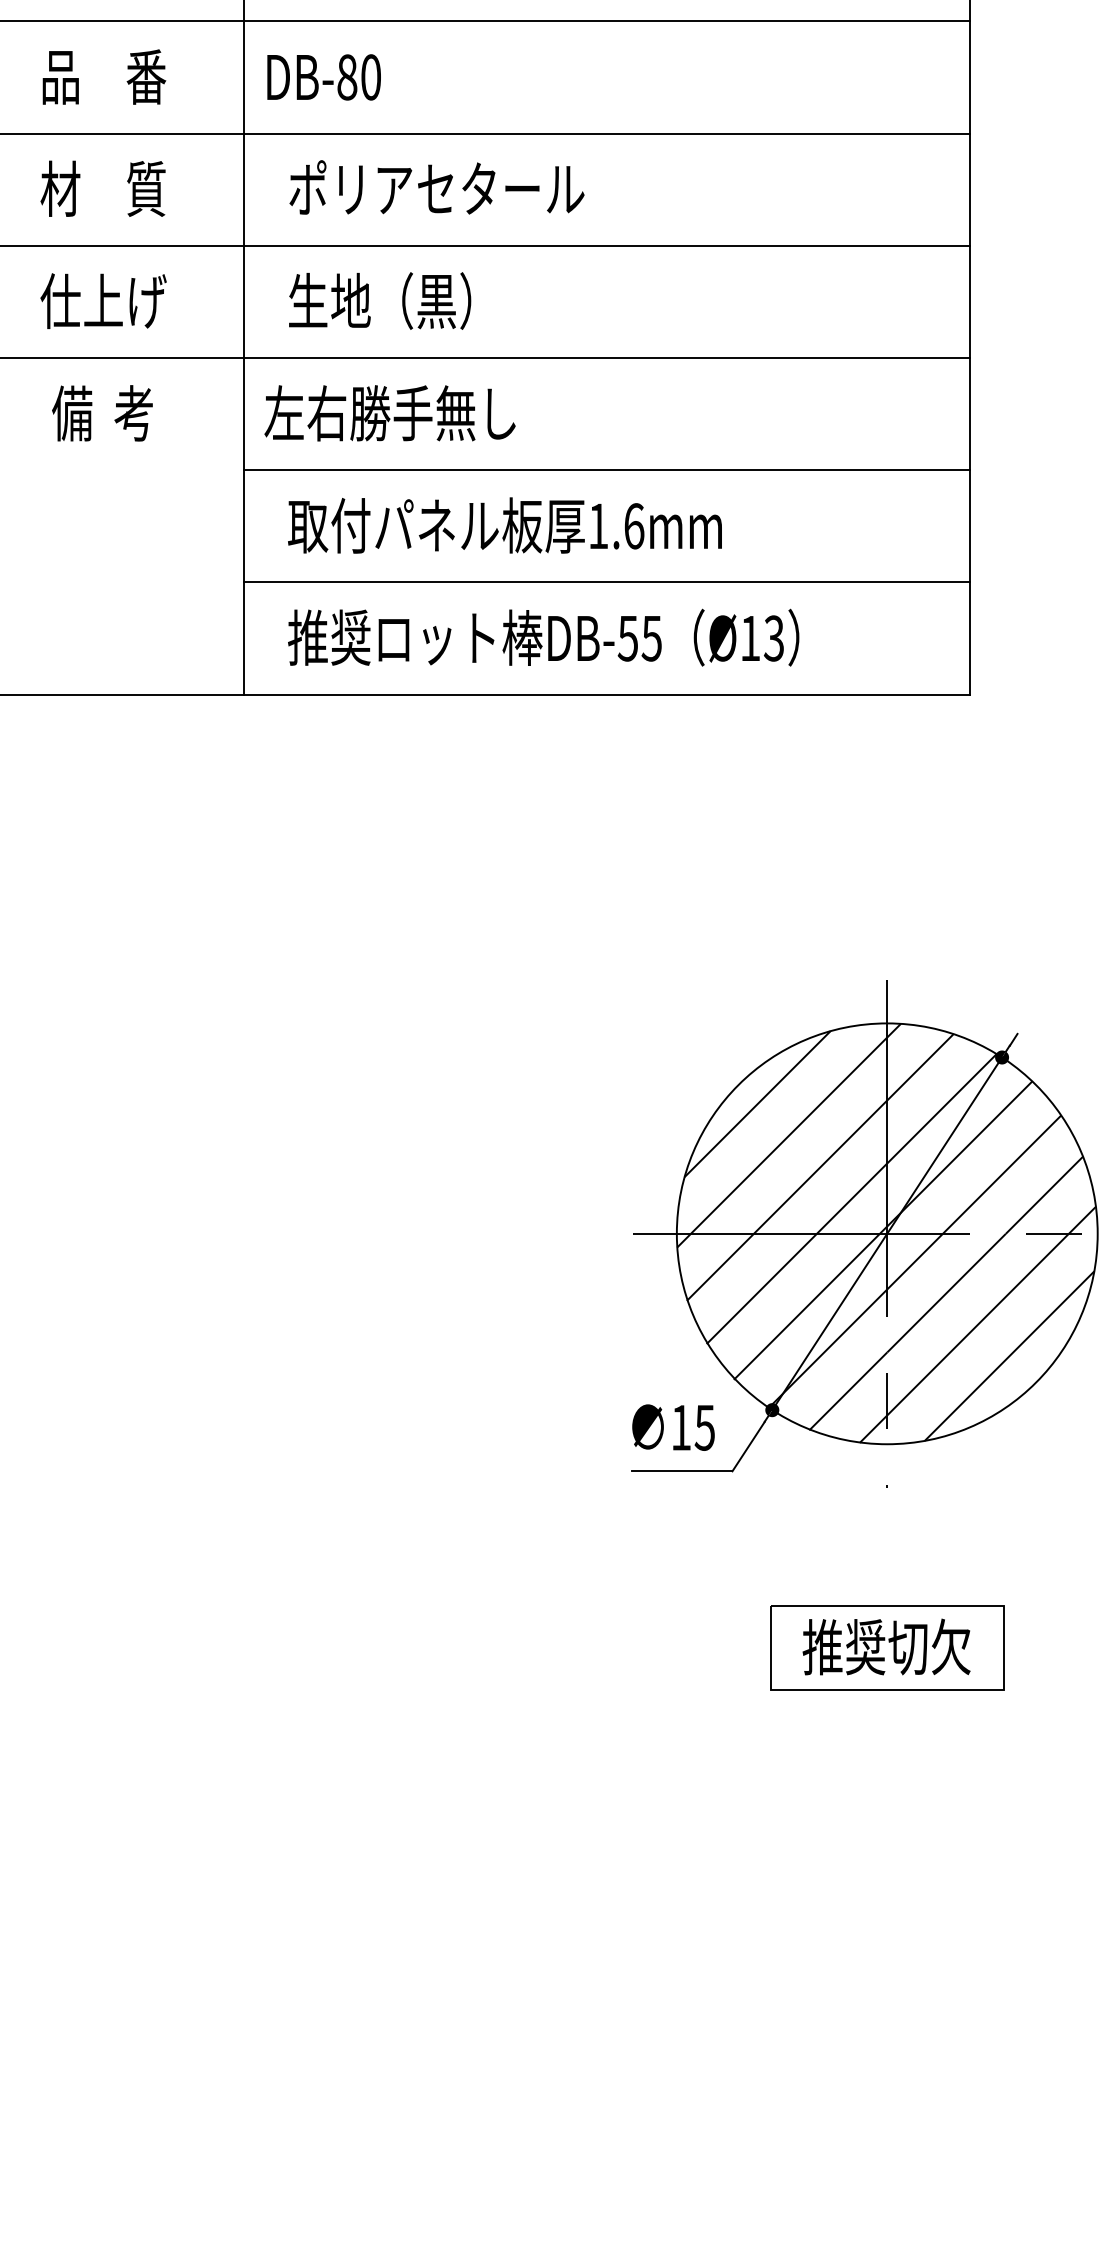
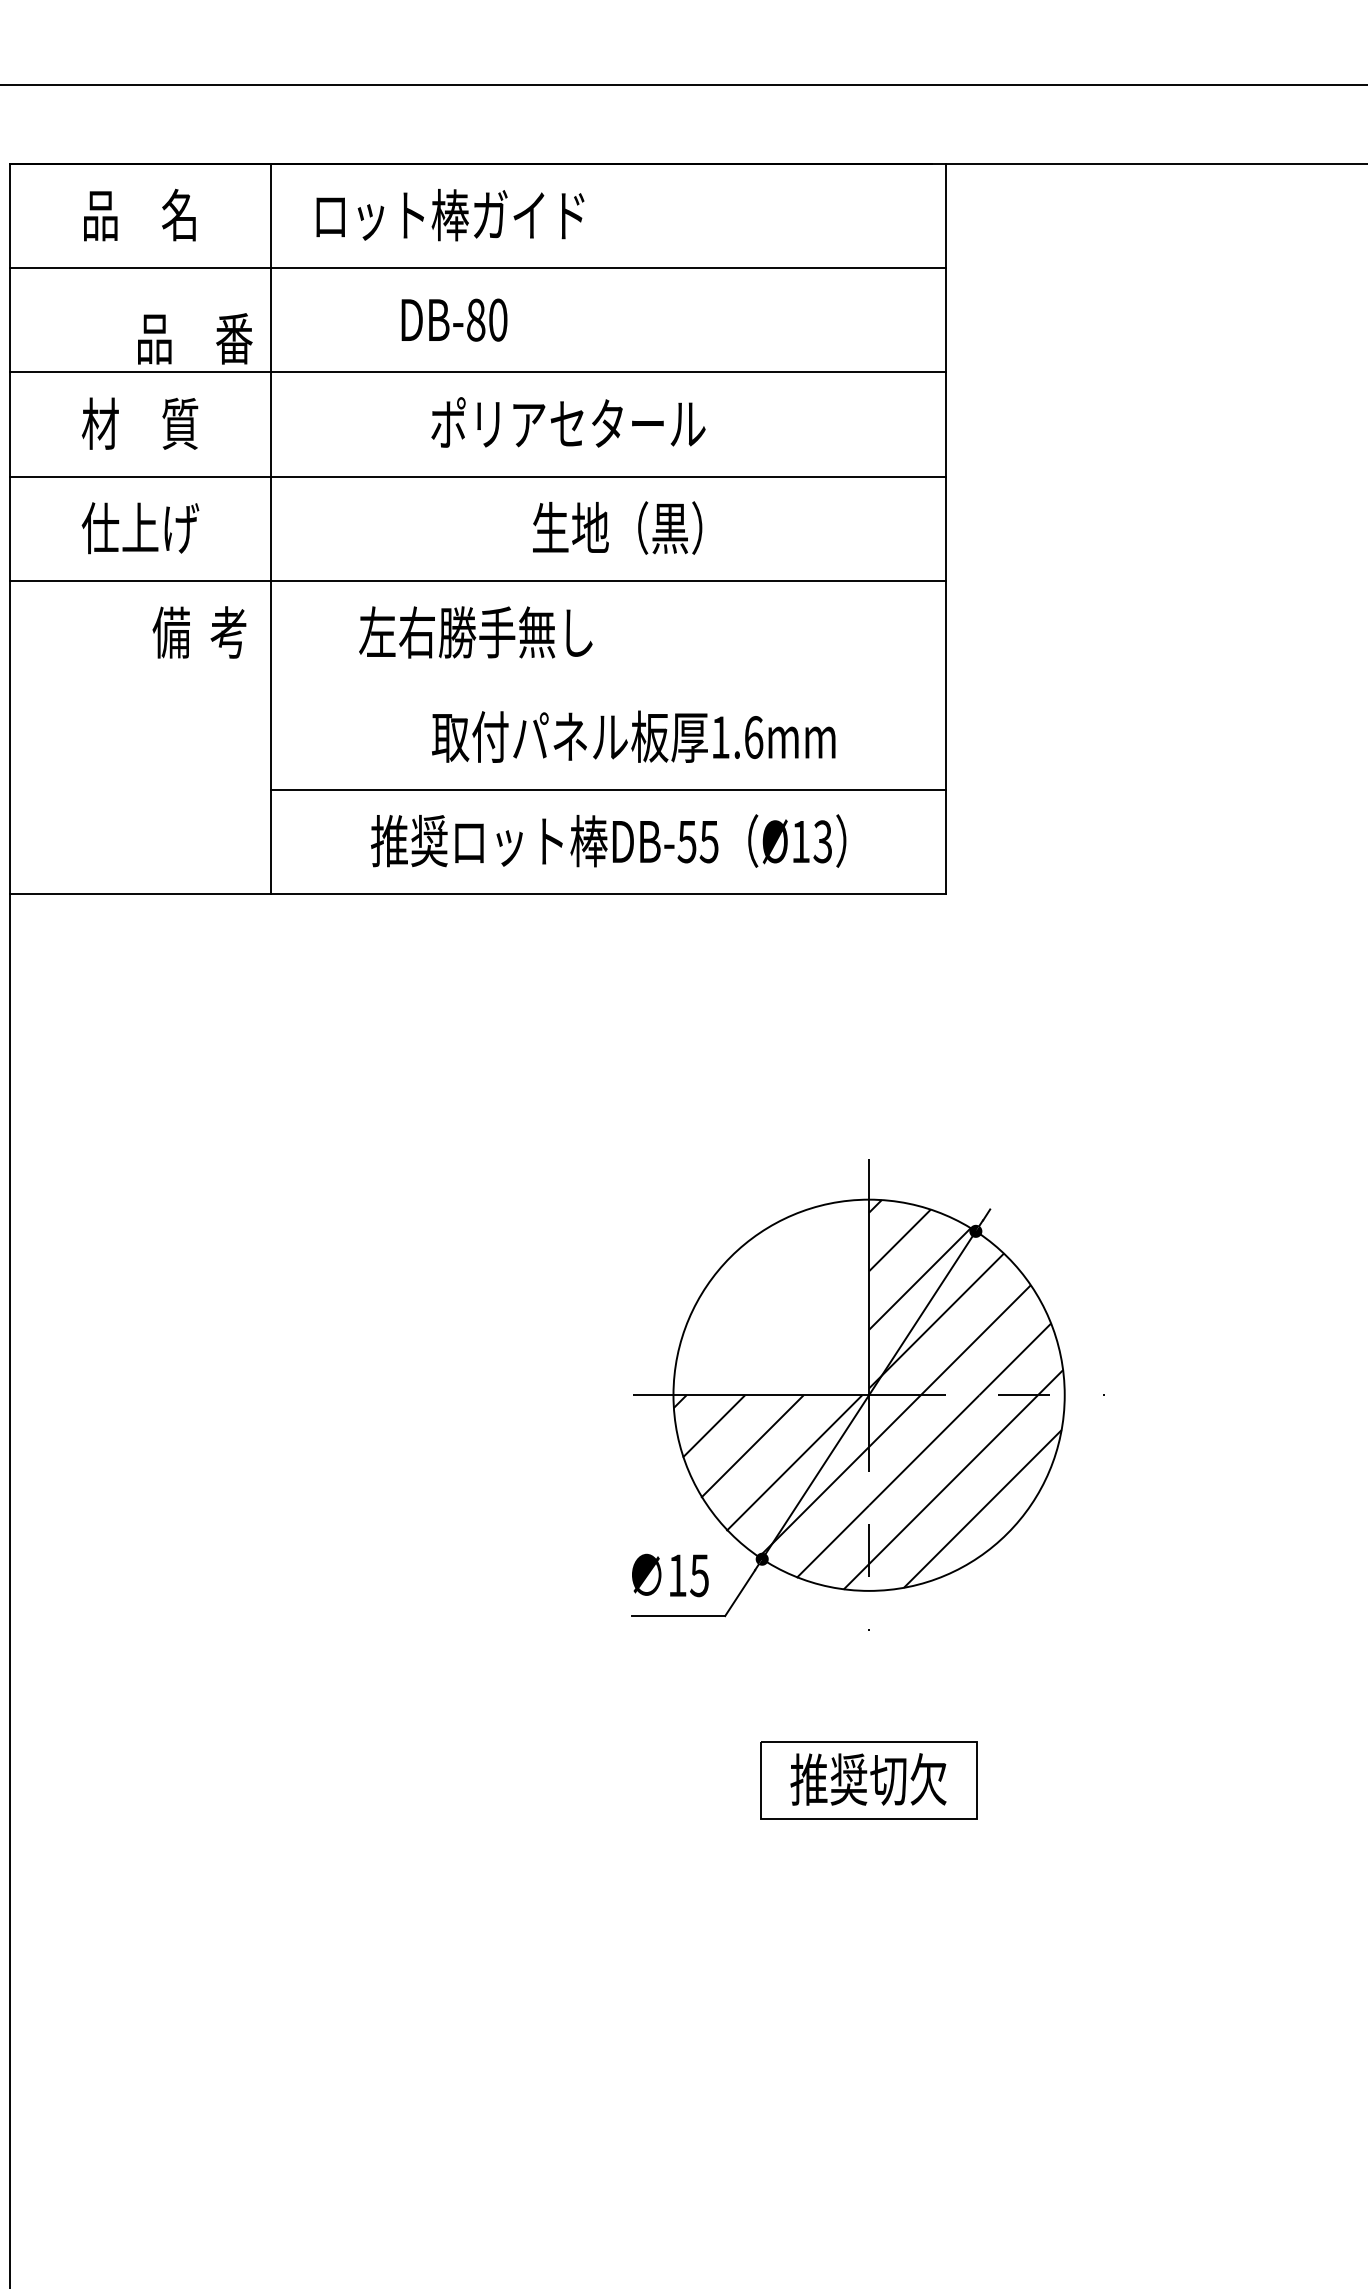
text: (104, 76) -> (195, 338), moved
text: (324, 76) -> (454, 319), moved
text: (437, 187) -> (568, 422), moved
text: (380, 300) -> (617, 527), moved
text: (102, 413) -> (199, 632), moved
text: (389, 413) -> (475, 632), moved
line: (606, 470) -> (608, 685), removed
text: (504, 525) -> (633, 736), moved
text: (543, 637) -> (608, 840), moved
hatch: (785, 1131) -> (774, 1300), removed

